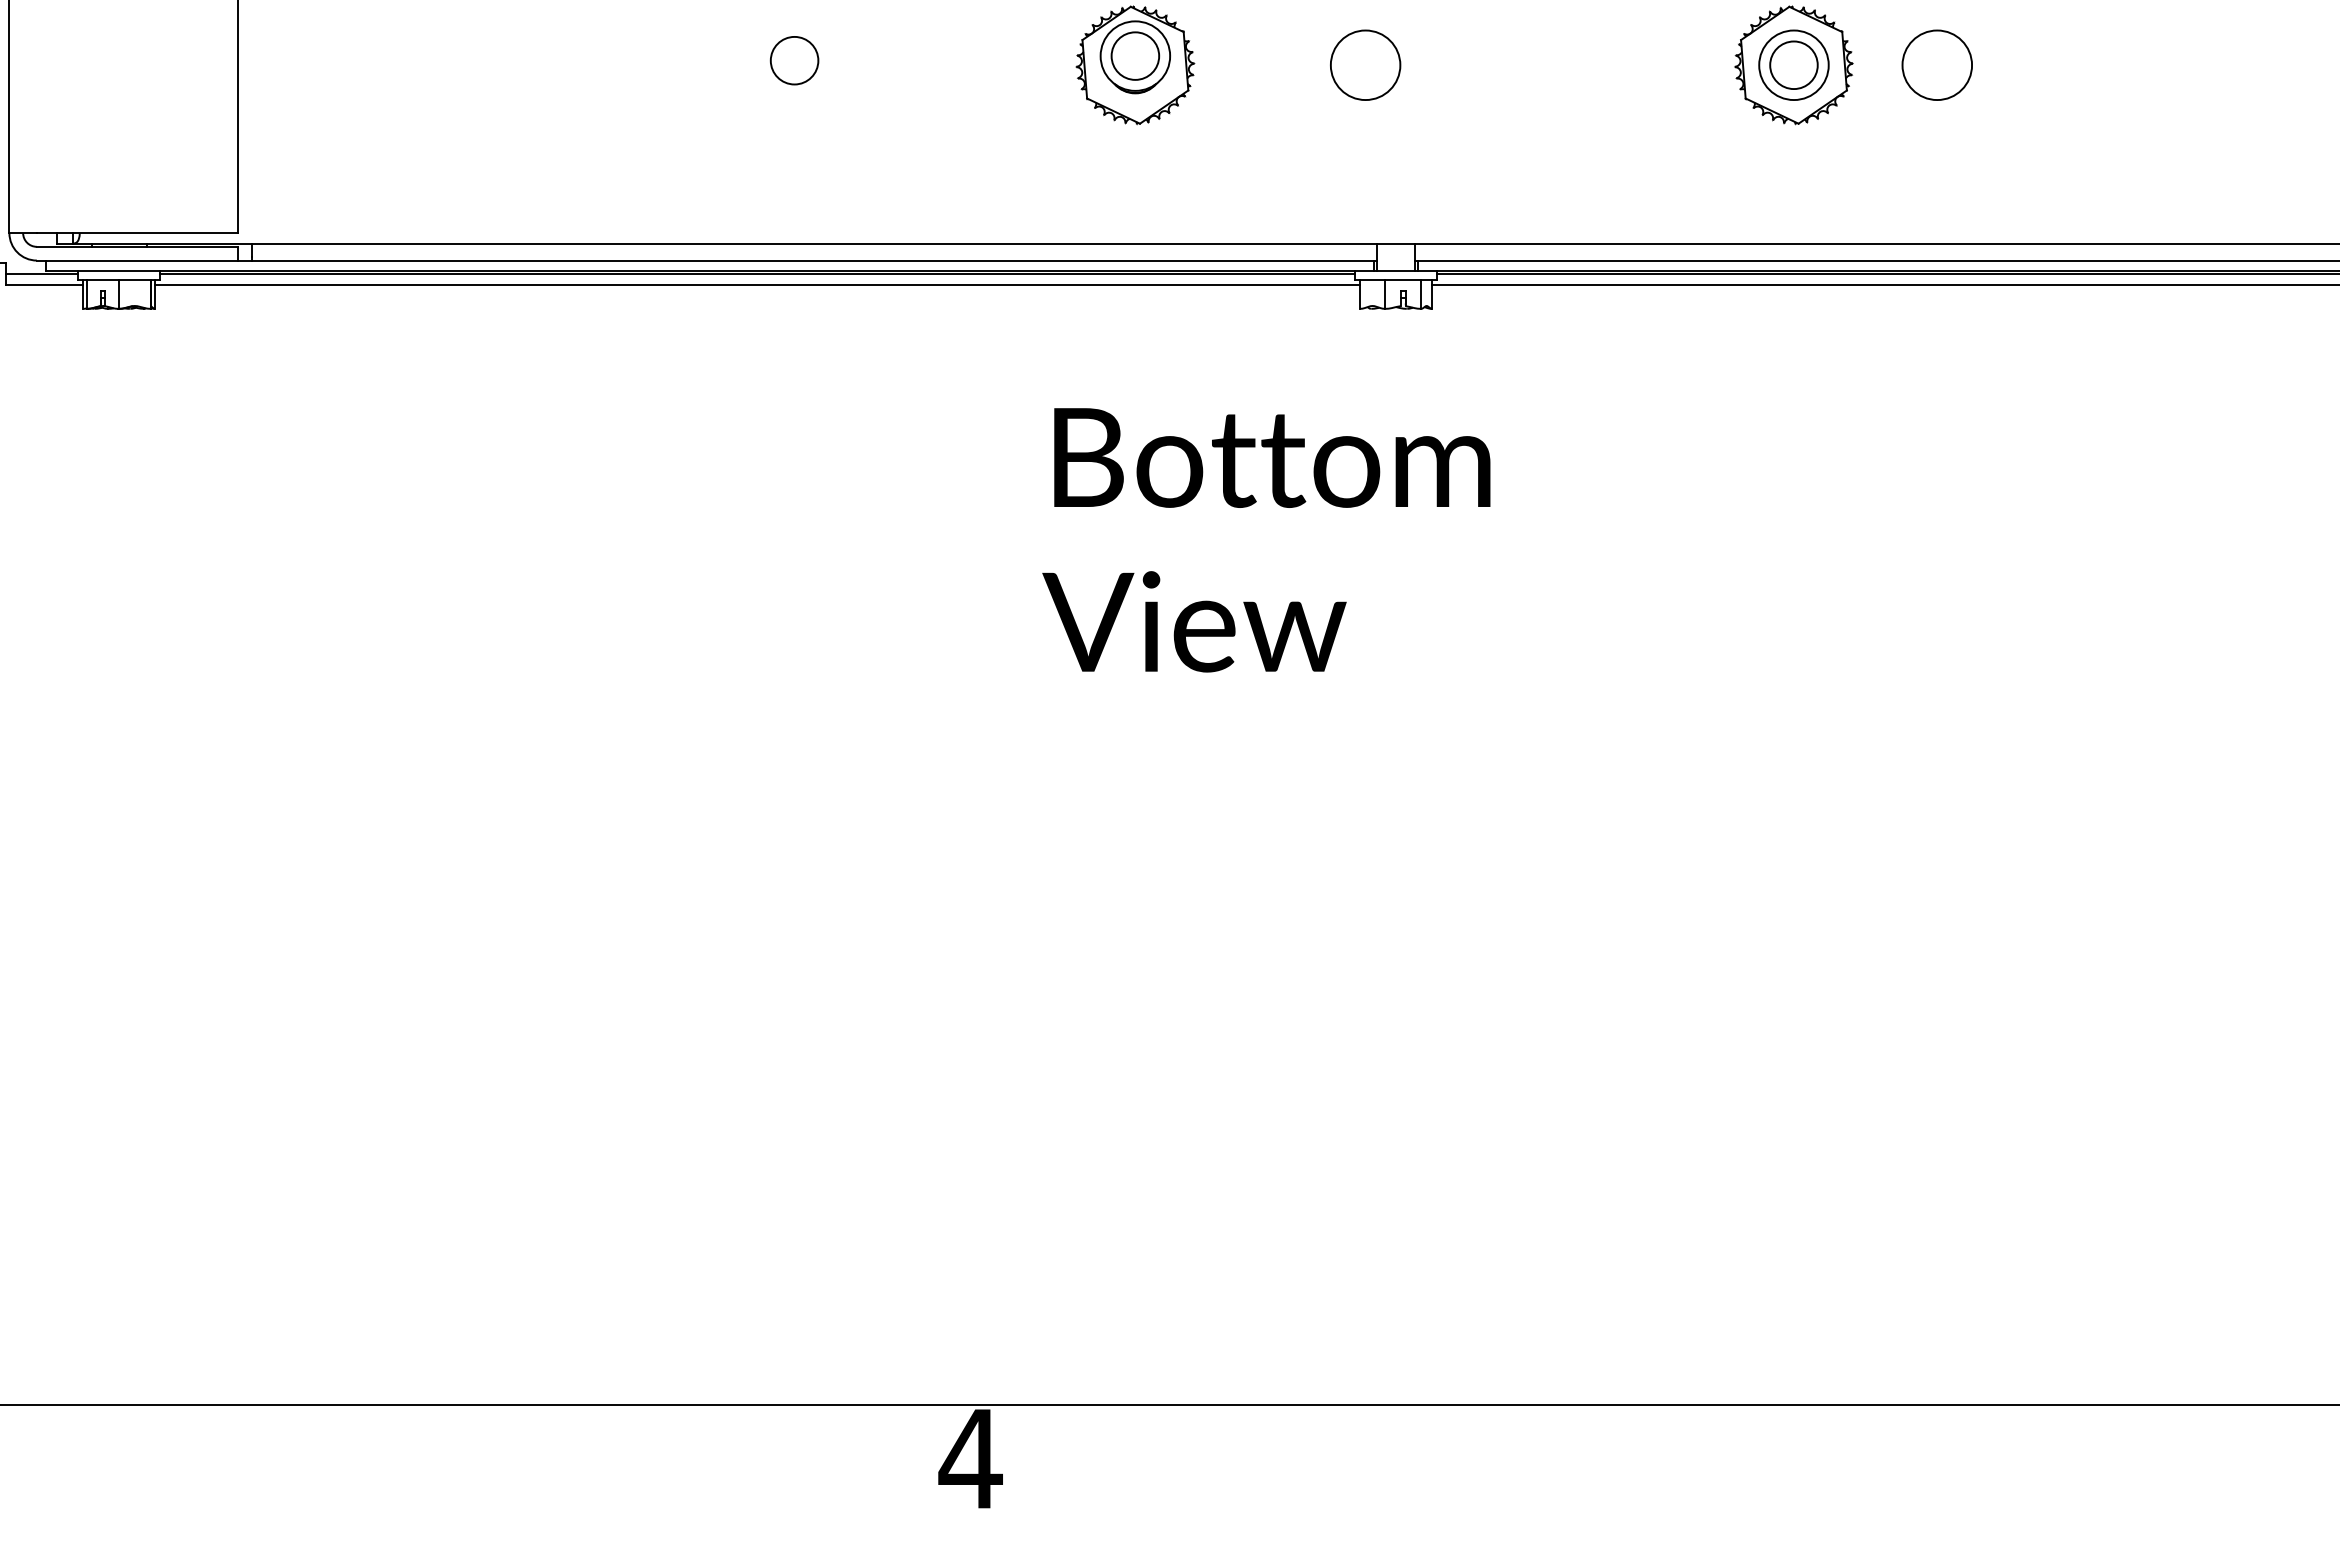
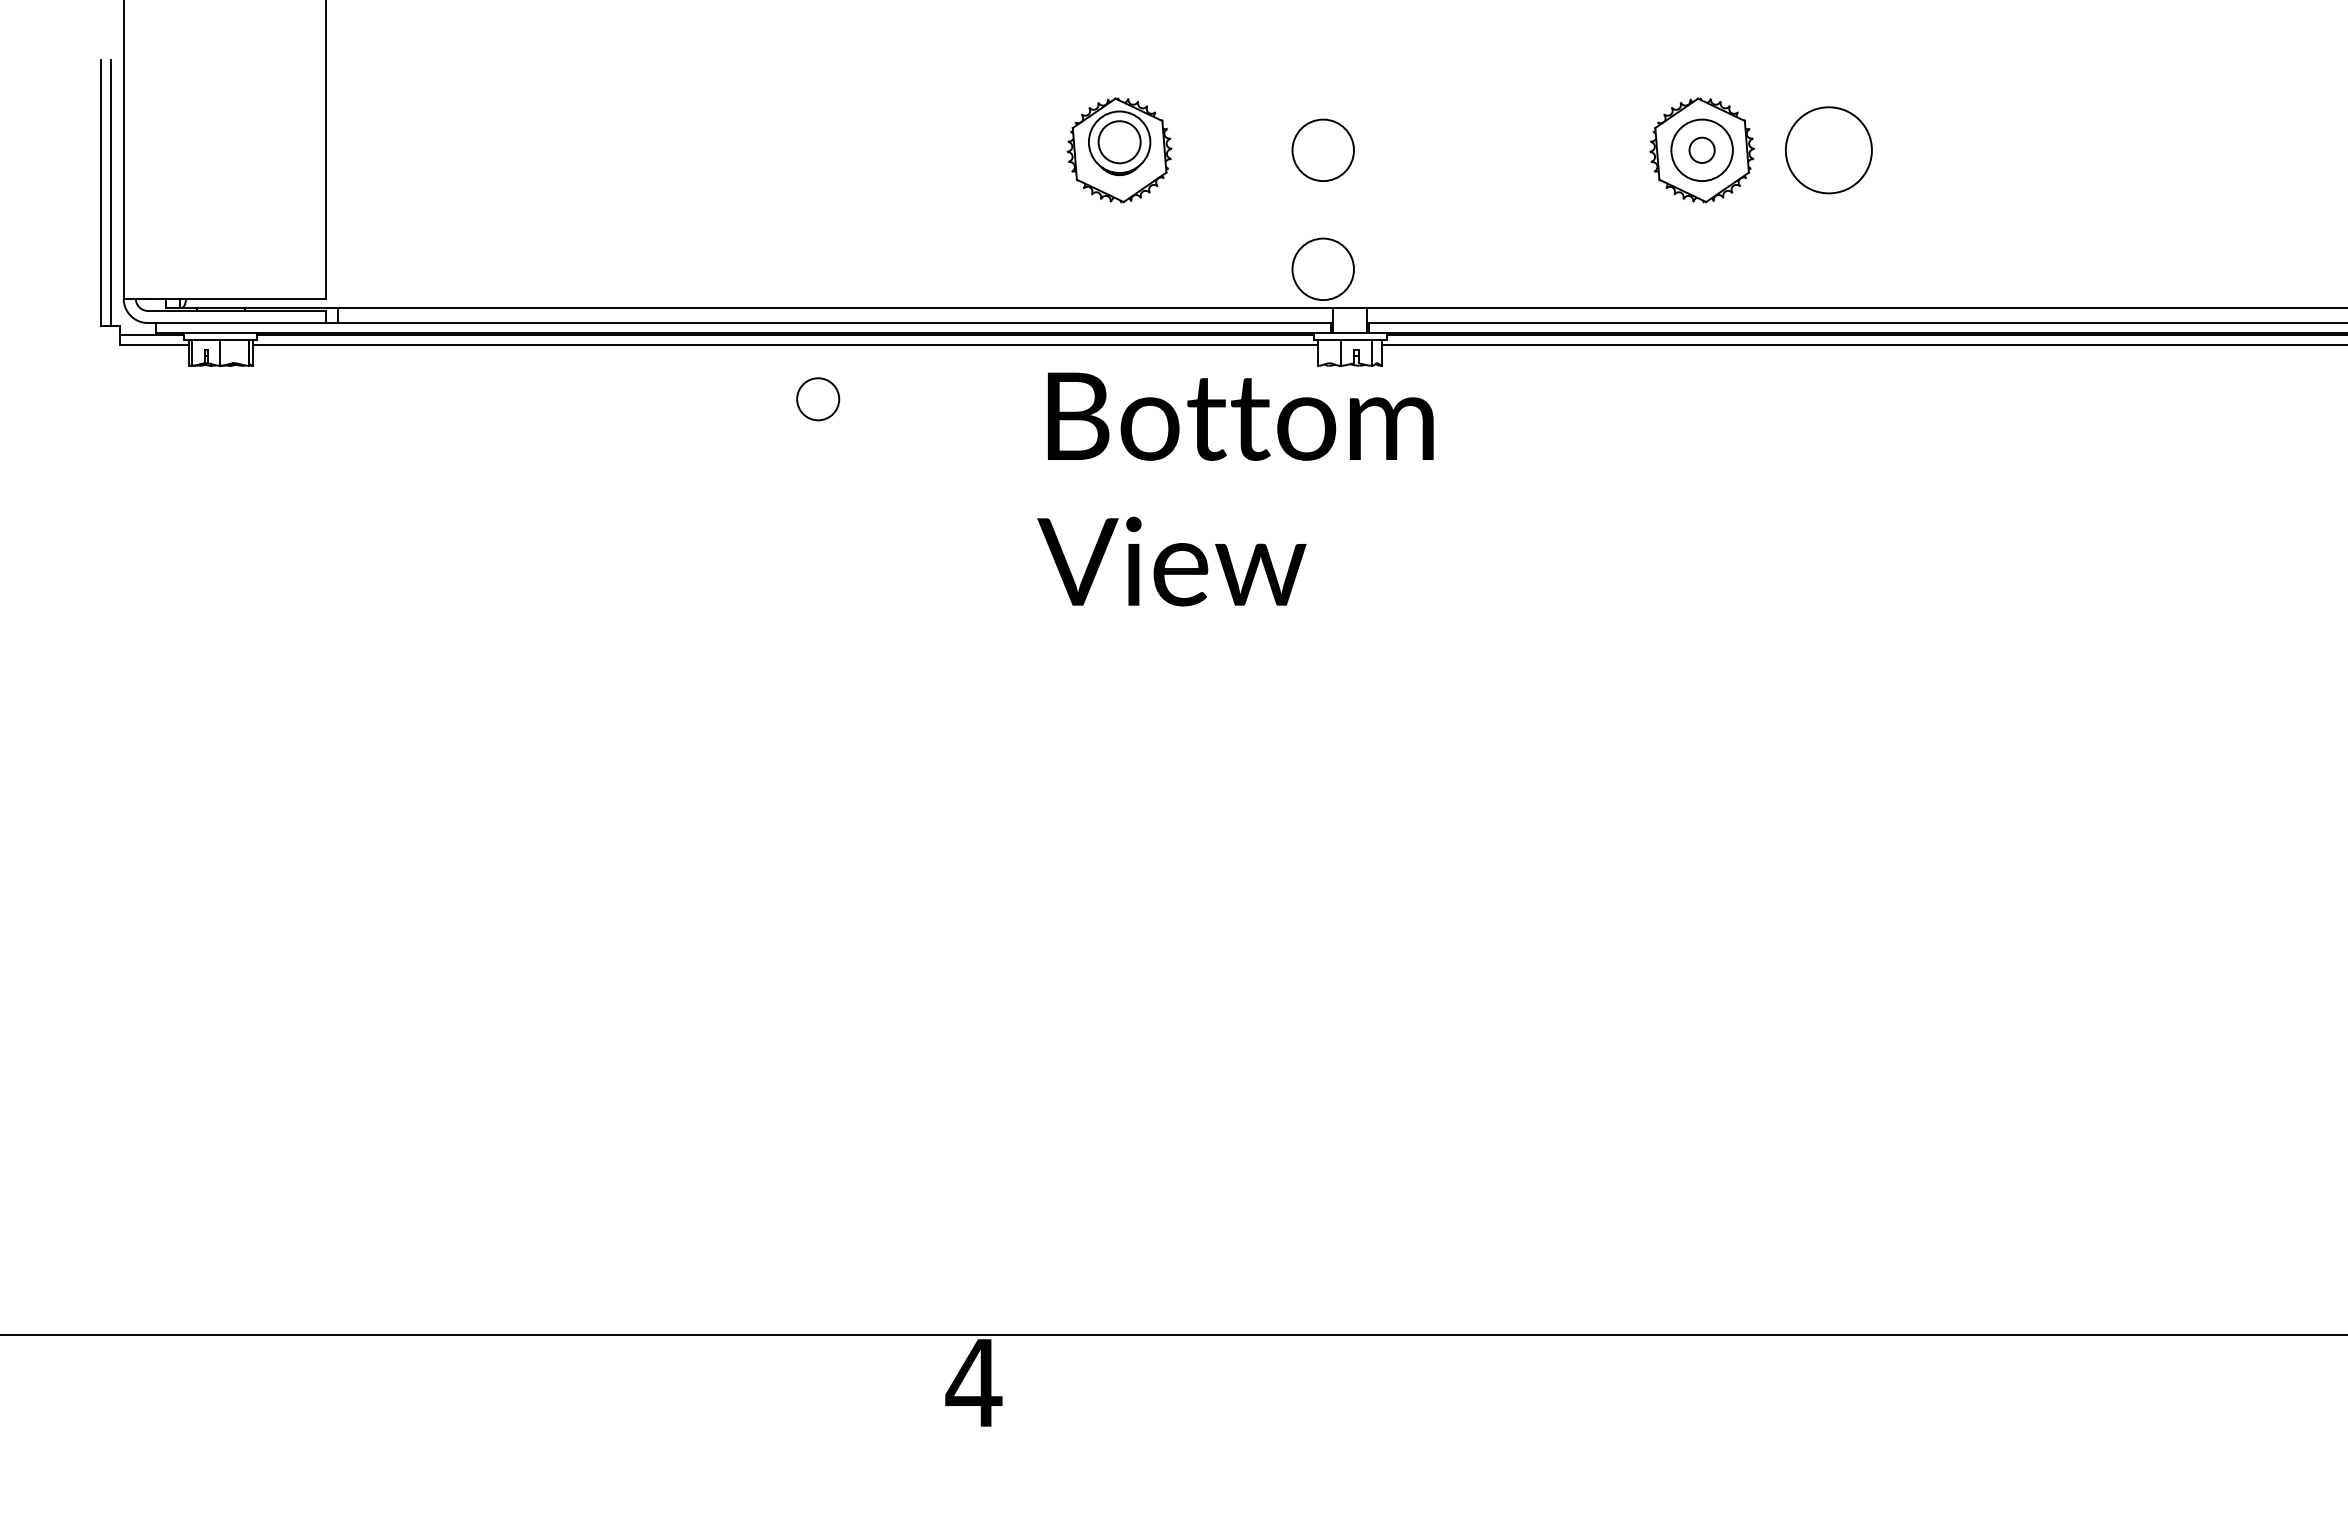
circle: (794, 60) -> (818, 399), moved
circle: (1794, 65) -> (1702, 150), size x0.6
circle: (1936, 65) -> (1828, 150), size x1.4
circle: (1364, 198) -> (1322, 268), added
text: (1266, 540) -> (1235, 489), moved

